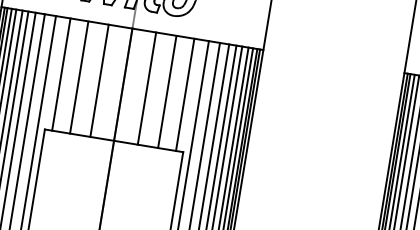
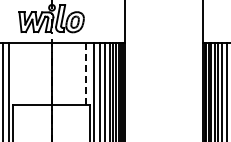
line: (61, 73) -> (17, 73), removed
line: (79, 78) -> (27, 74), removed
line: (99, 79) -> (38, 73), removed
line: (146, 87) -> (64, 73), removed
line: (167, 92) -> (76, 74), removed
line: (186, 93) -> (86, 73), solid -> dashed

